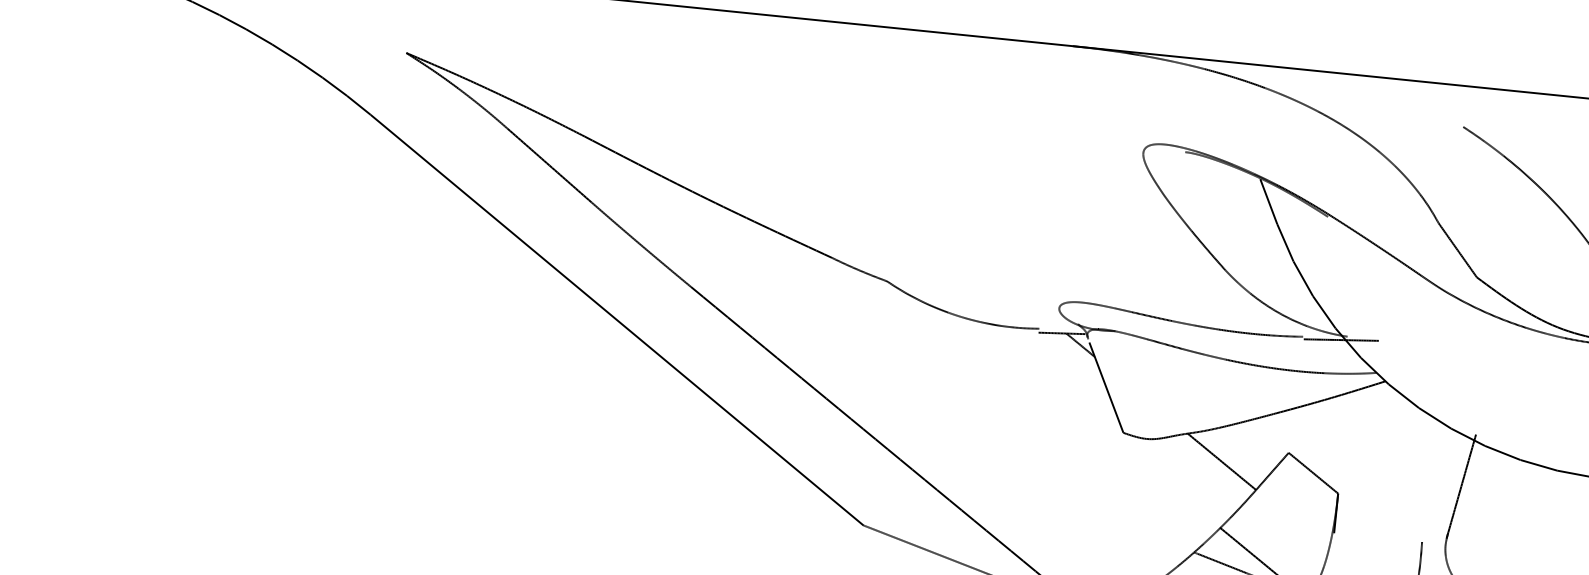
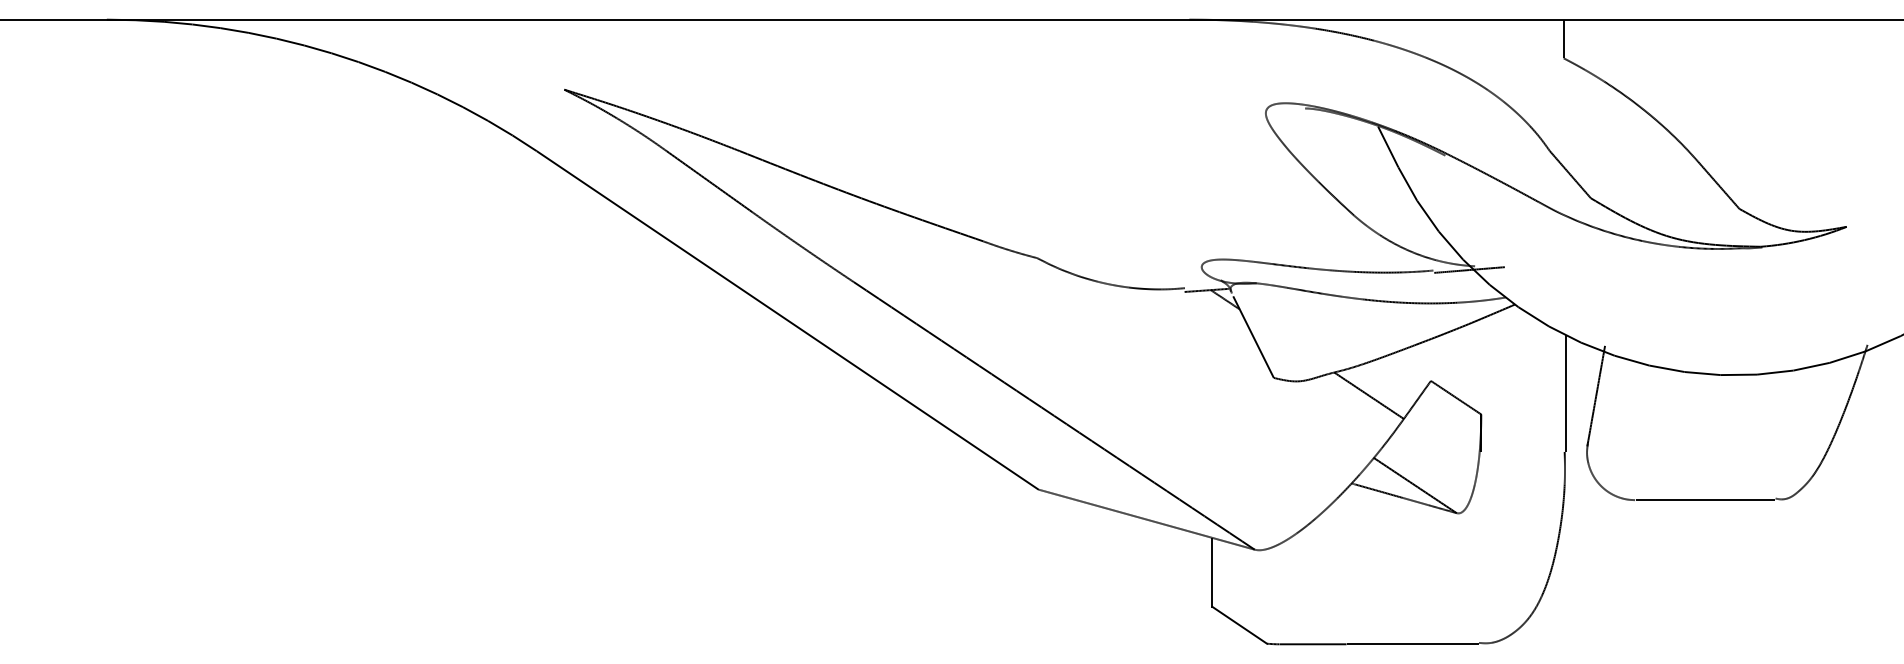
line: (1465, 106) -> (1563, 38), added
line: (1429, 480) -> (1565, 393), added

